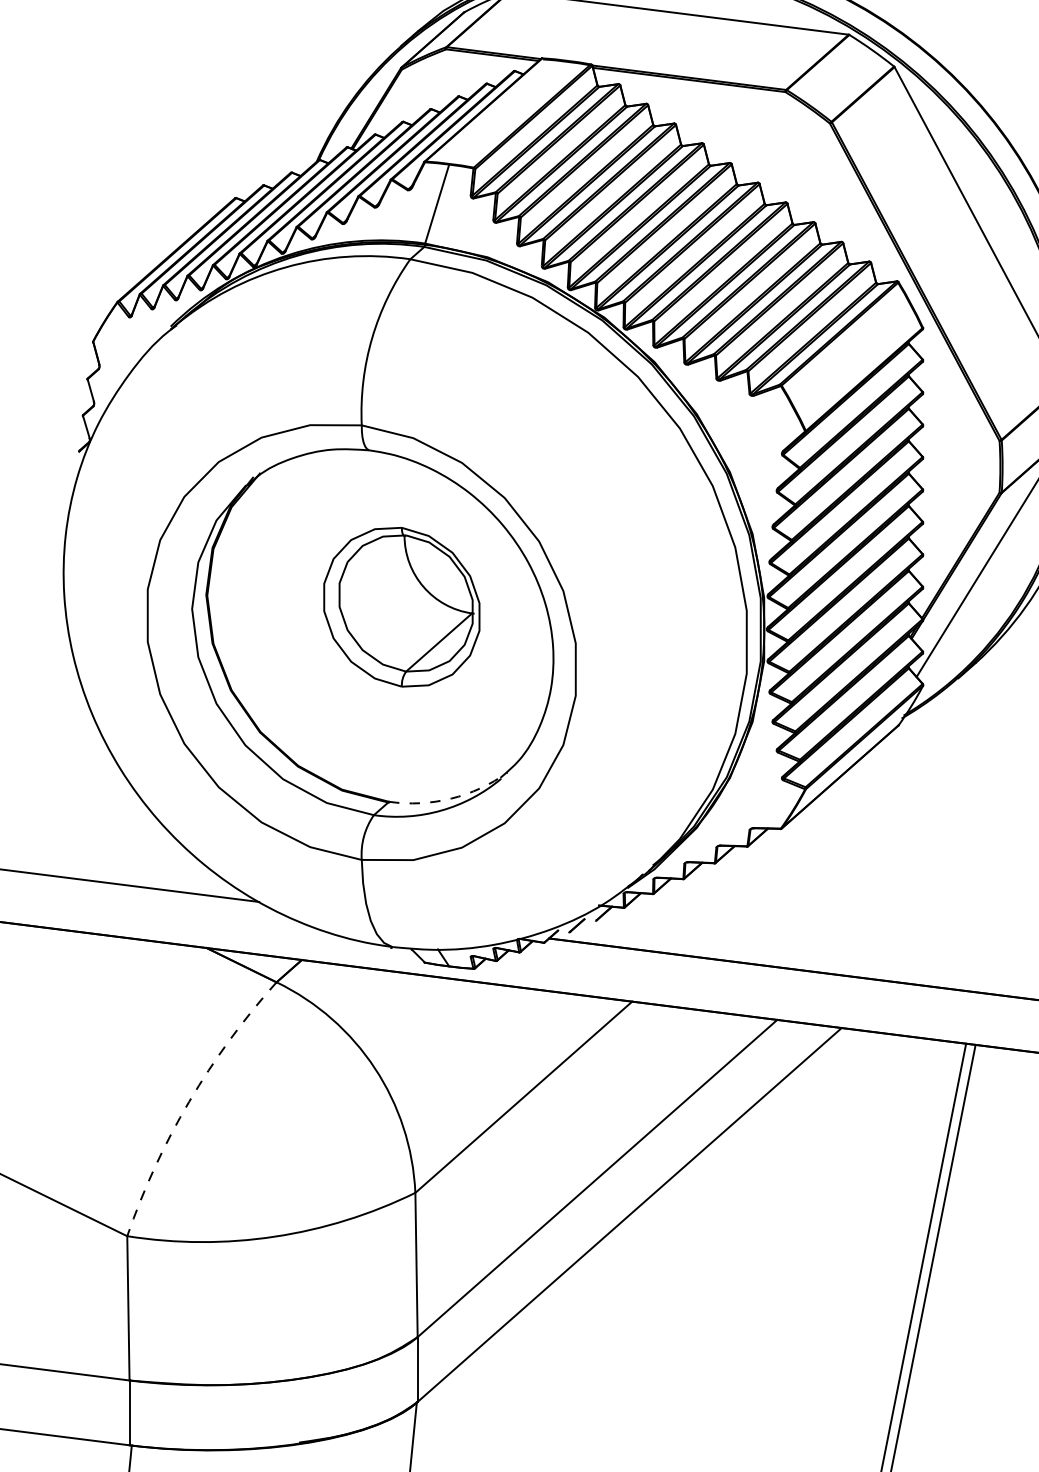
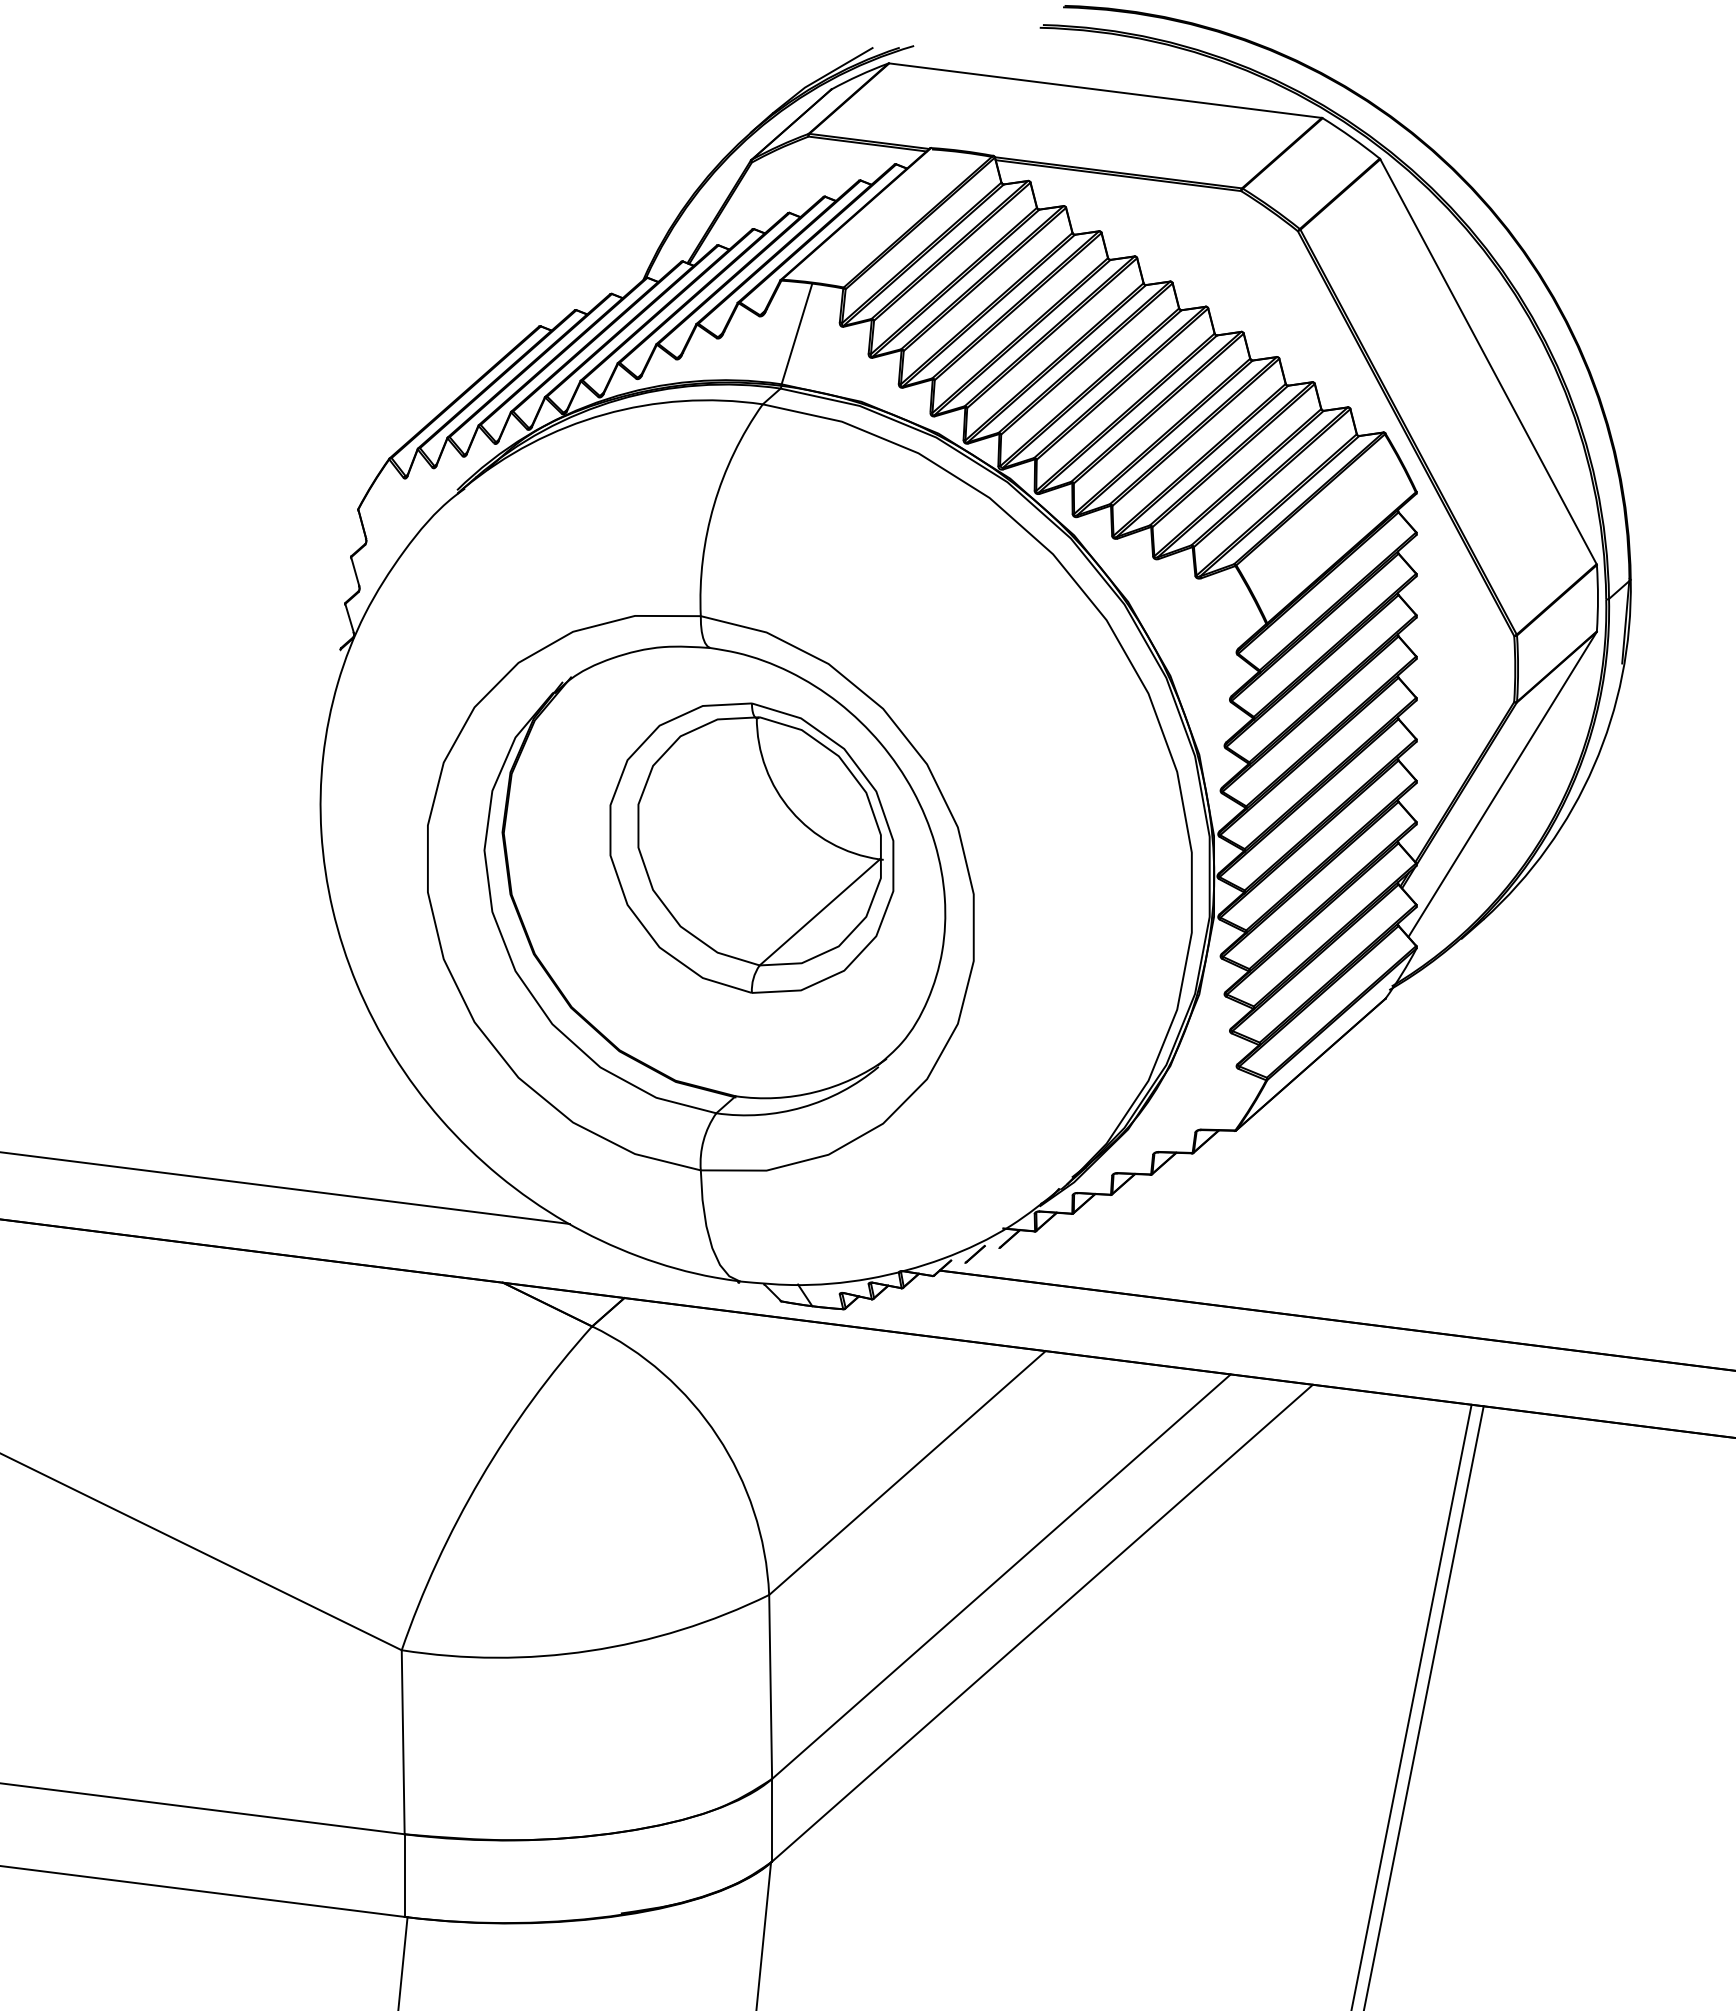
part: (401, 606) -> (751, 847), size x1.43
arc: (450, 798) -> (814, 1092), dashed -> solid
arc: (189, 1101) -> (480, 1478), dashed -> solid

